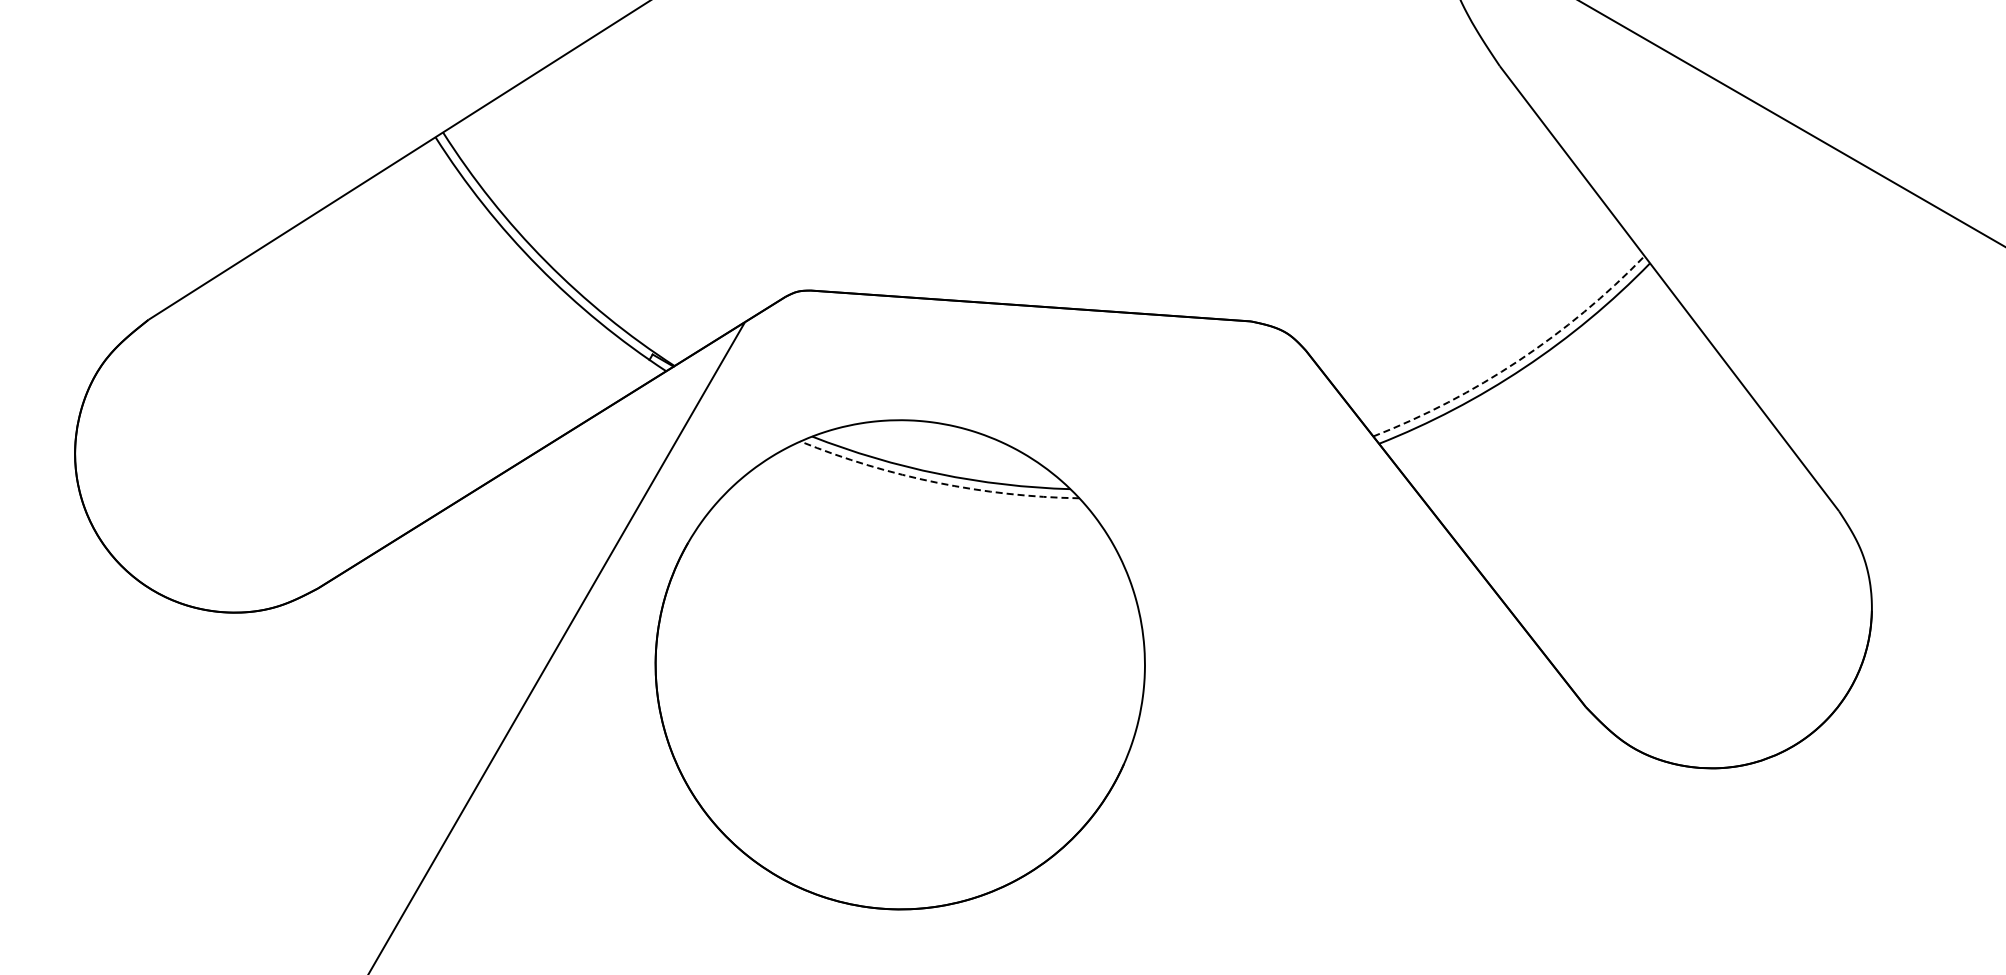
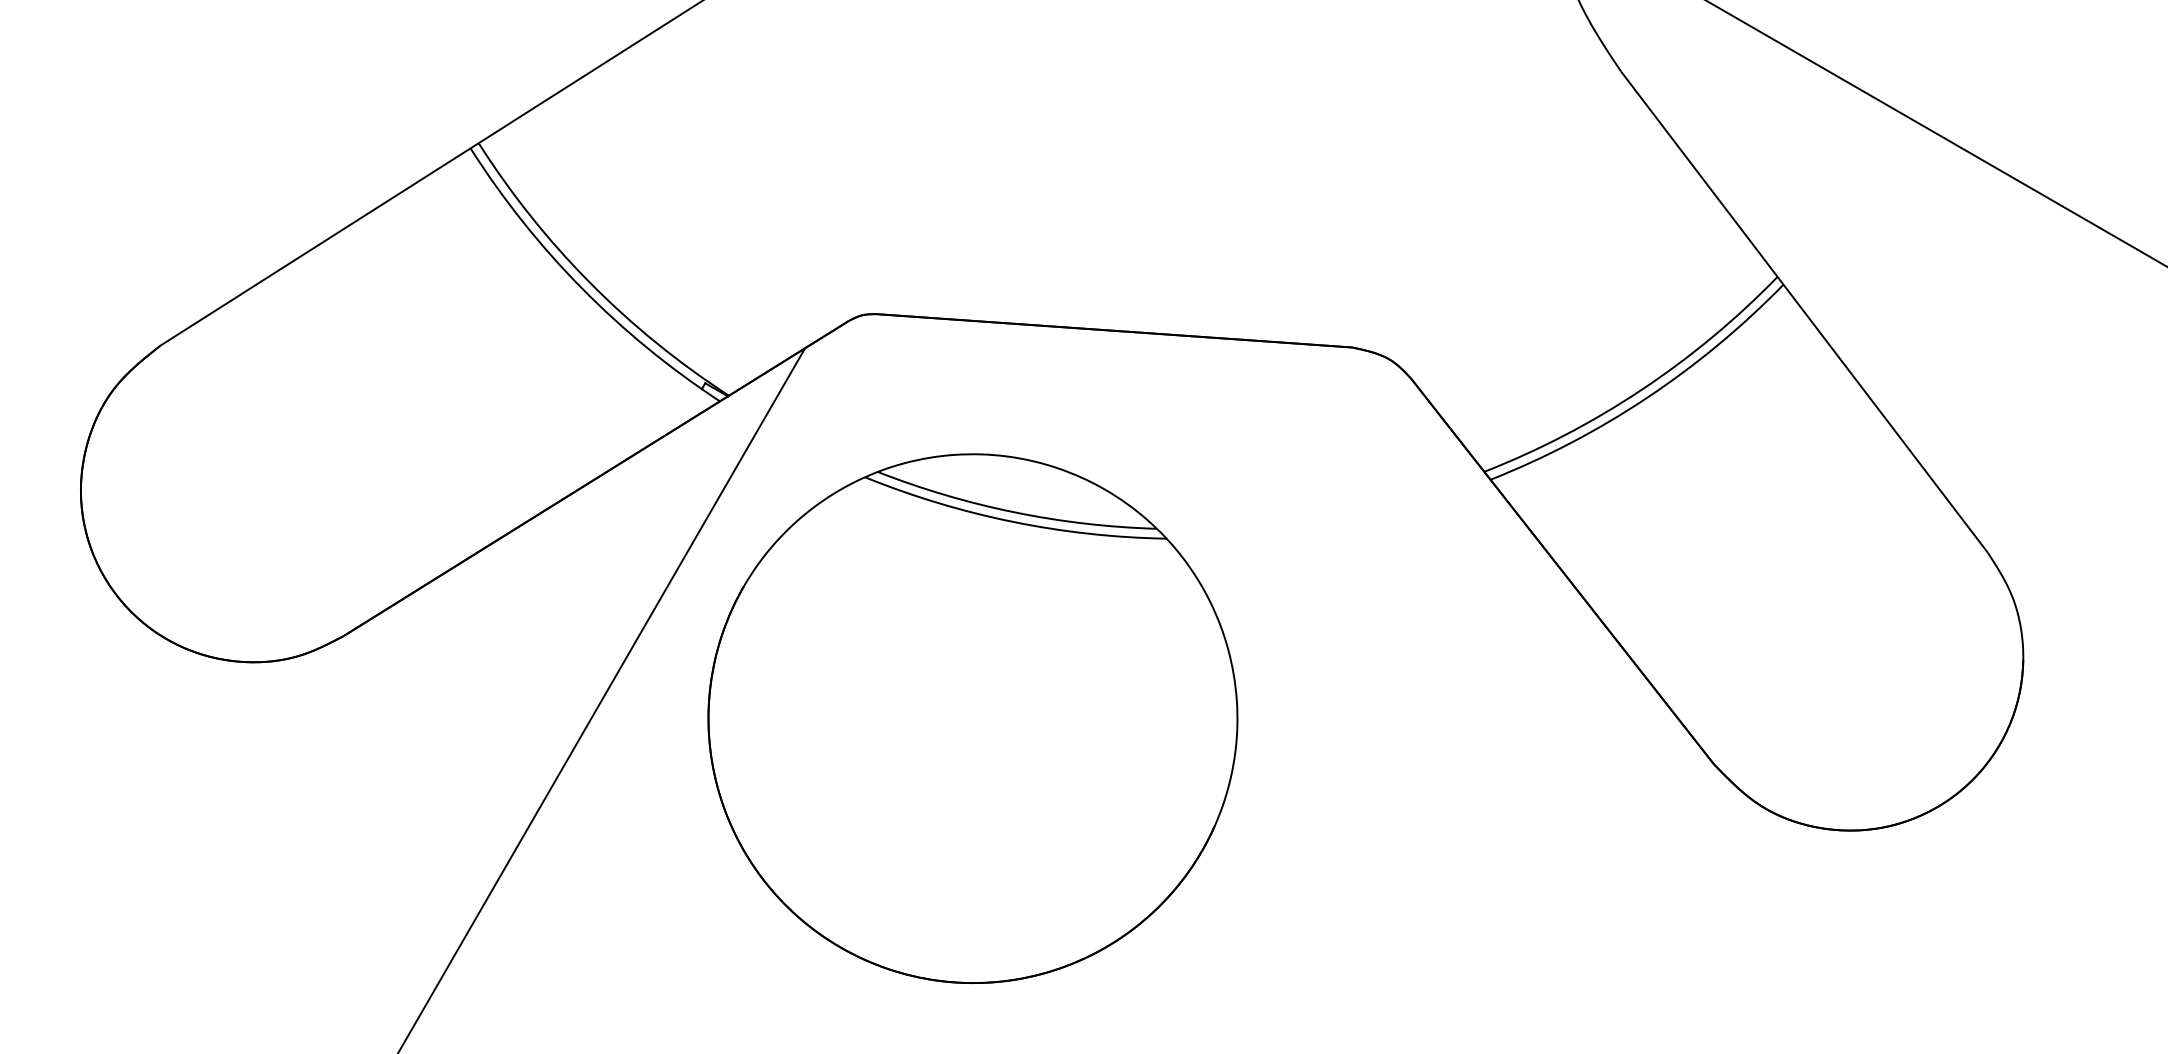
arc: (1518, 360) -> (1641, 389), dashed -> solid
arc: (937, 482) -> (1013, 521), dashed -> solid

